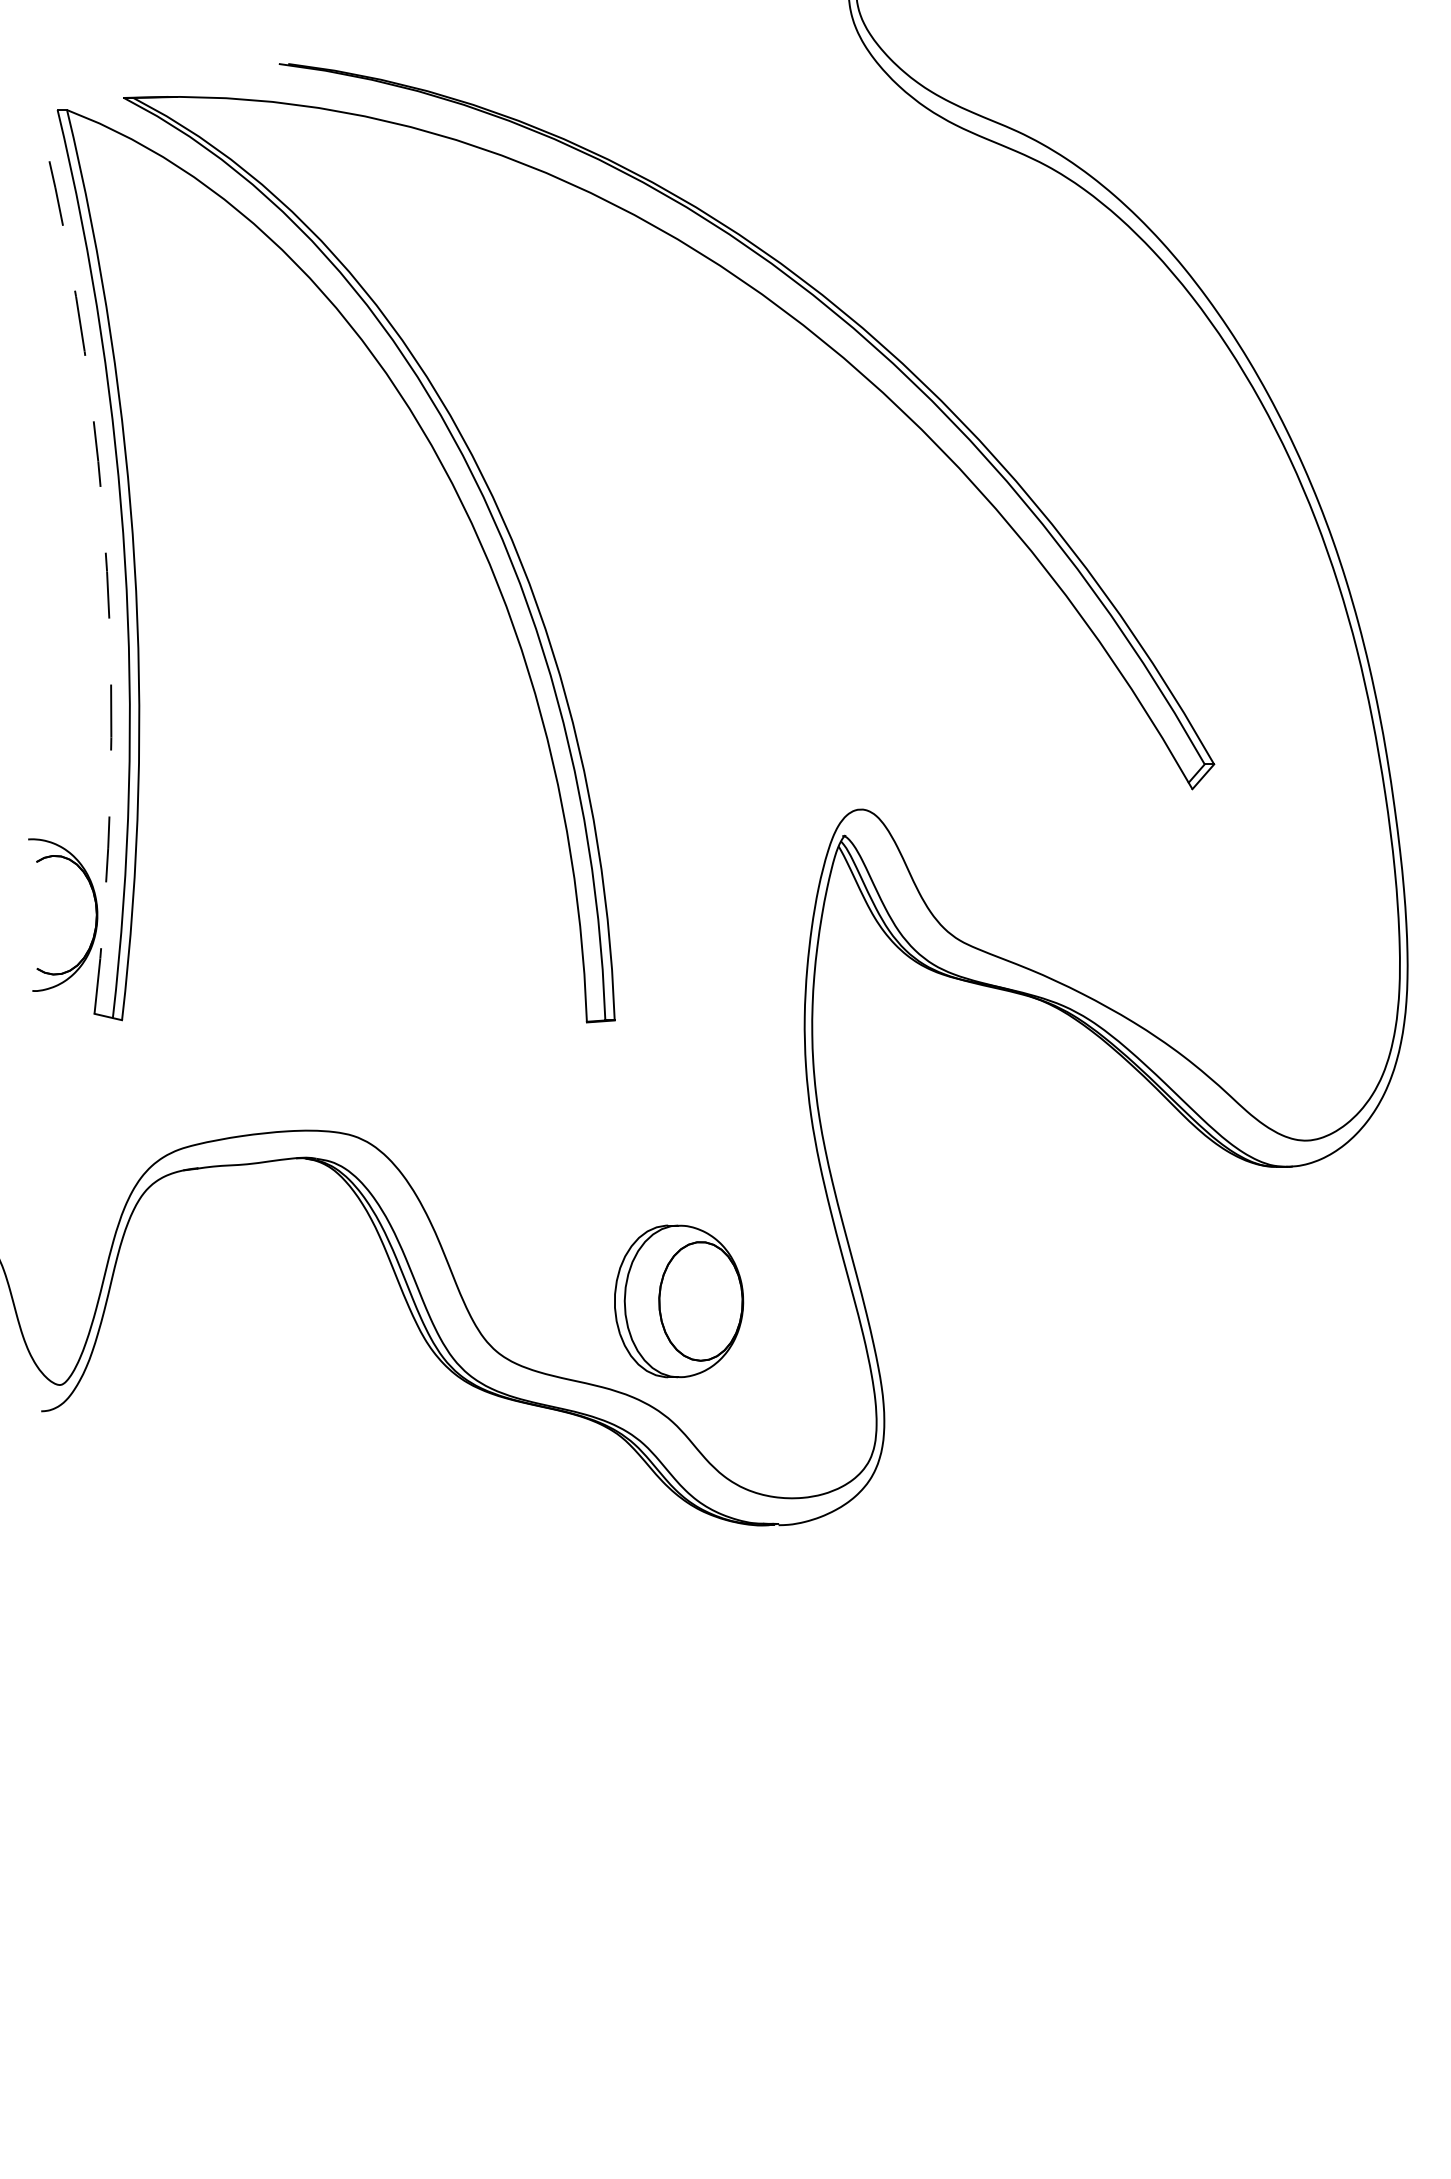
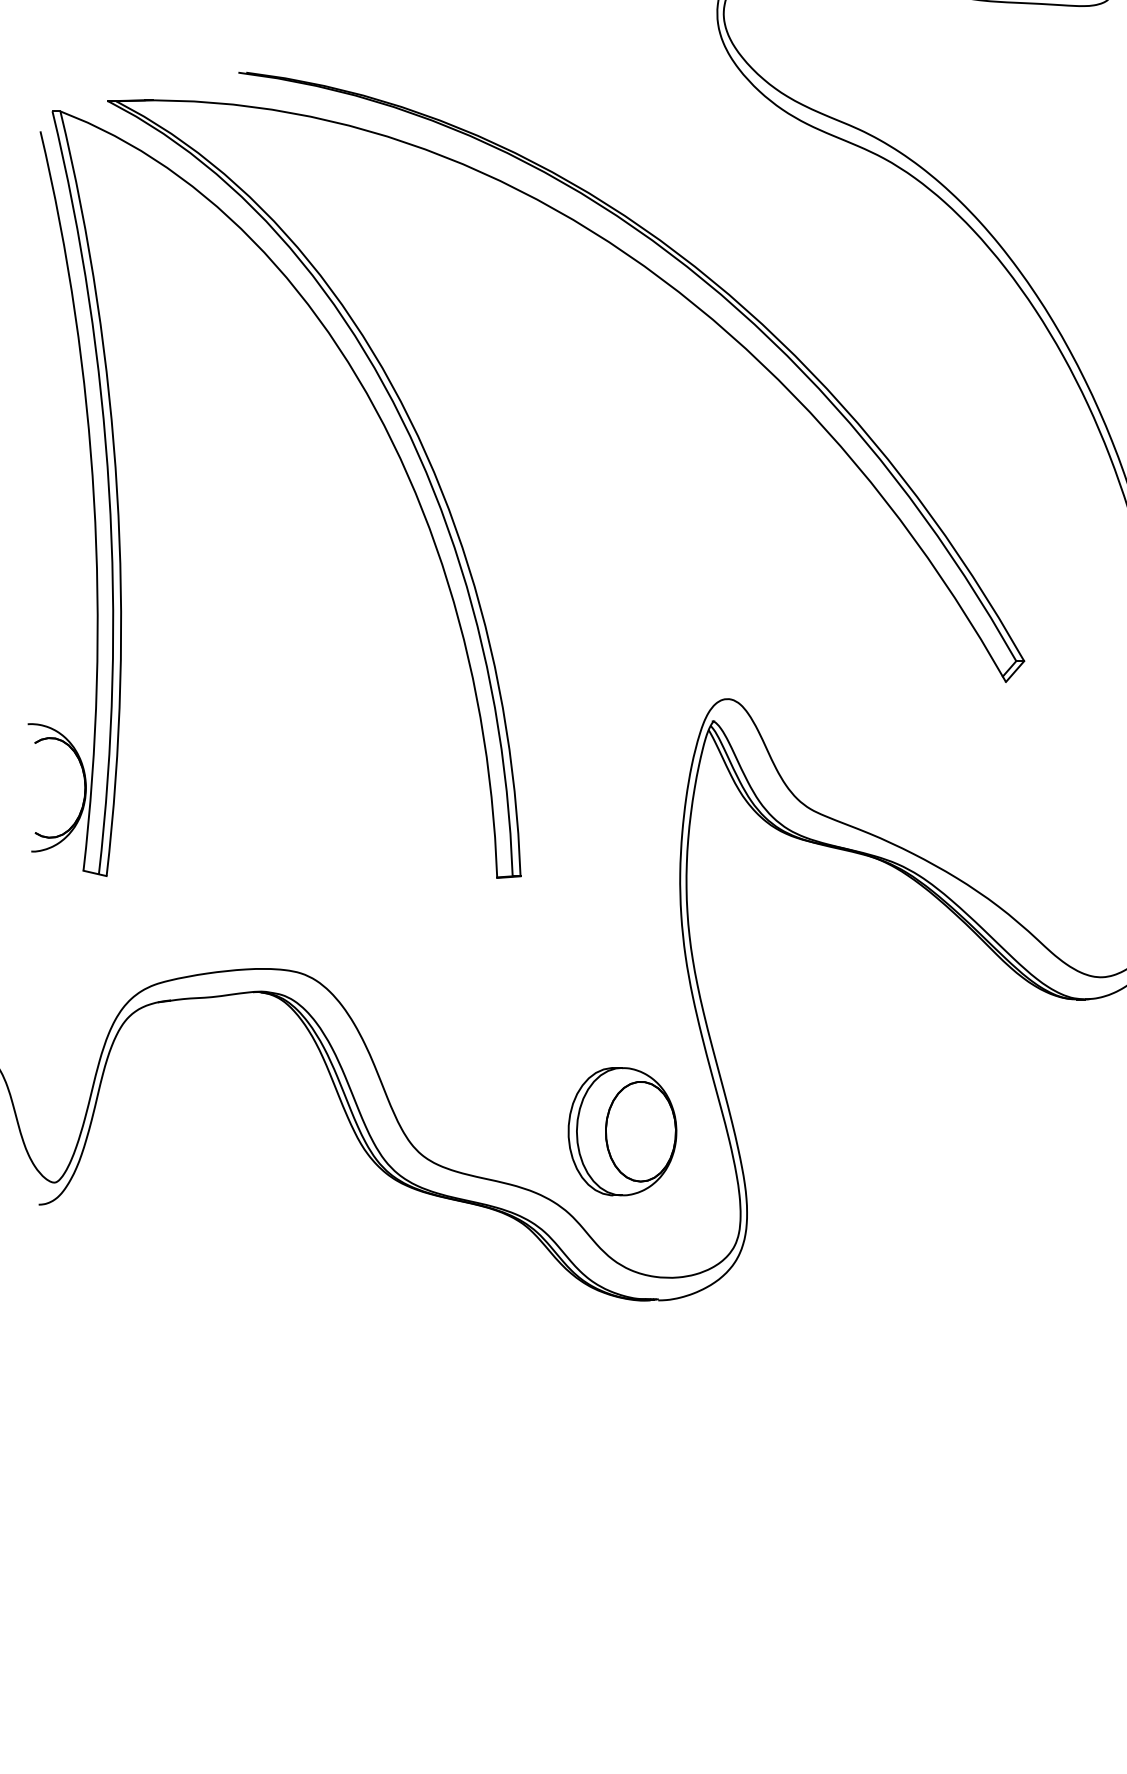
arc: (107, 571) -> (94, 499), dashed -> solid
part: (679, 1301) -> (622, 1131), moved

